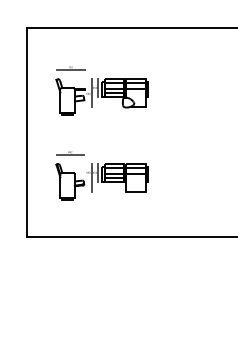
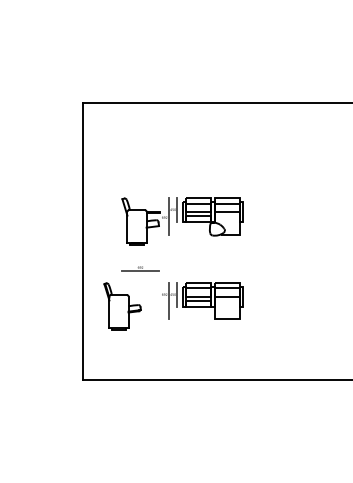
part: (70, 67) -> (140, 156), removed
part: (102, 96) -> (182, 221), moved
part: (70, 181) -> (122, 306), moved

